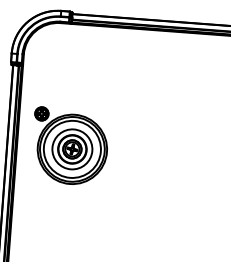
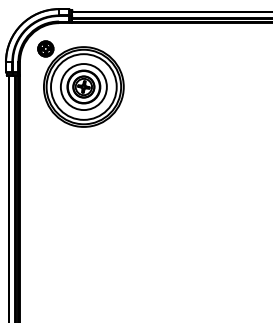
part: (69, 146) -> (80, 83), moved

